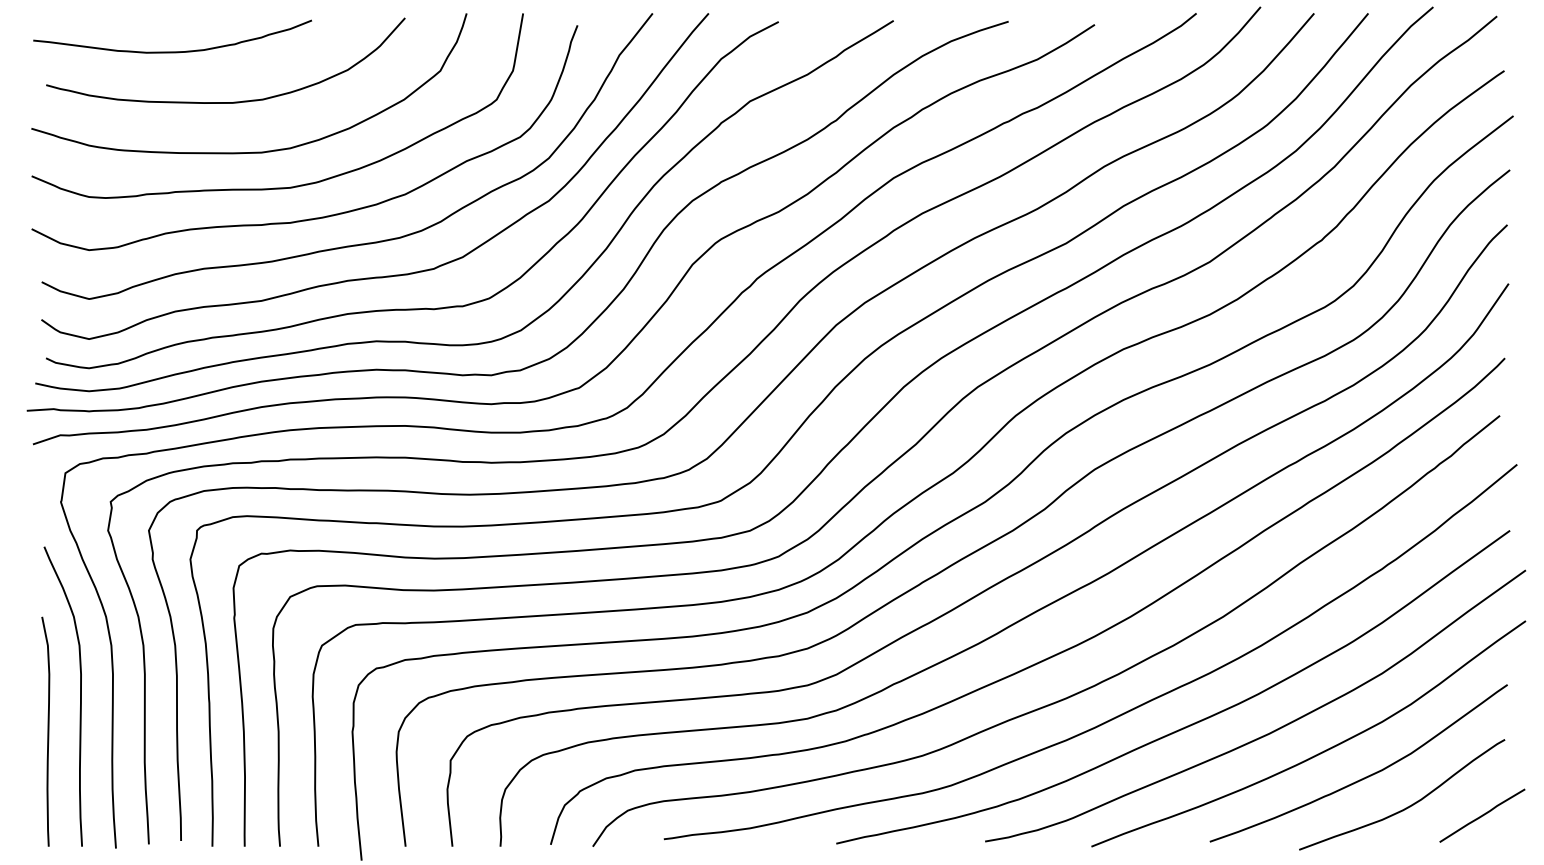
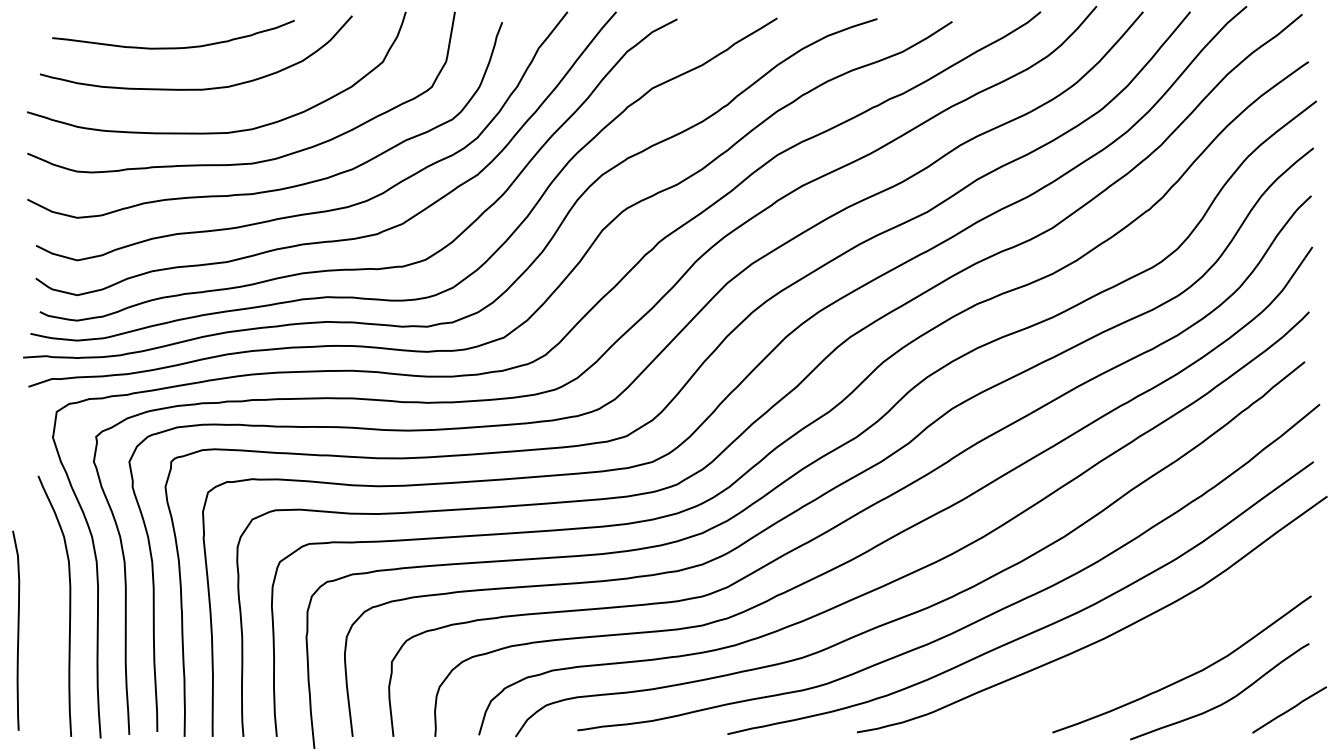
curve: (172, 51) -> (173, 47), moved
curve: (47, 731) -> (17, 630), moved
curve: (1317, 753) -> (1146, 655), removed

